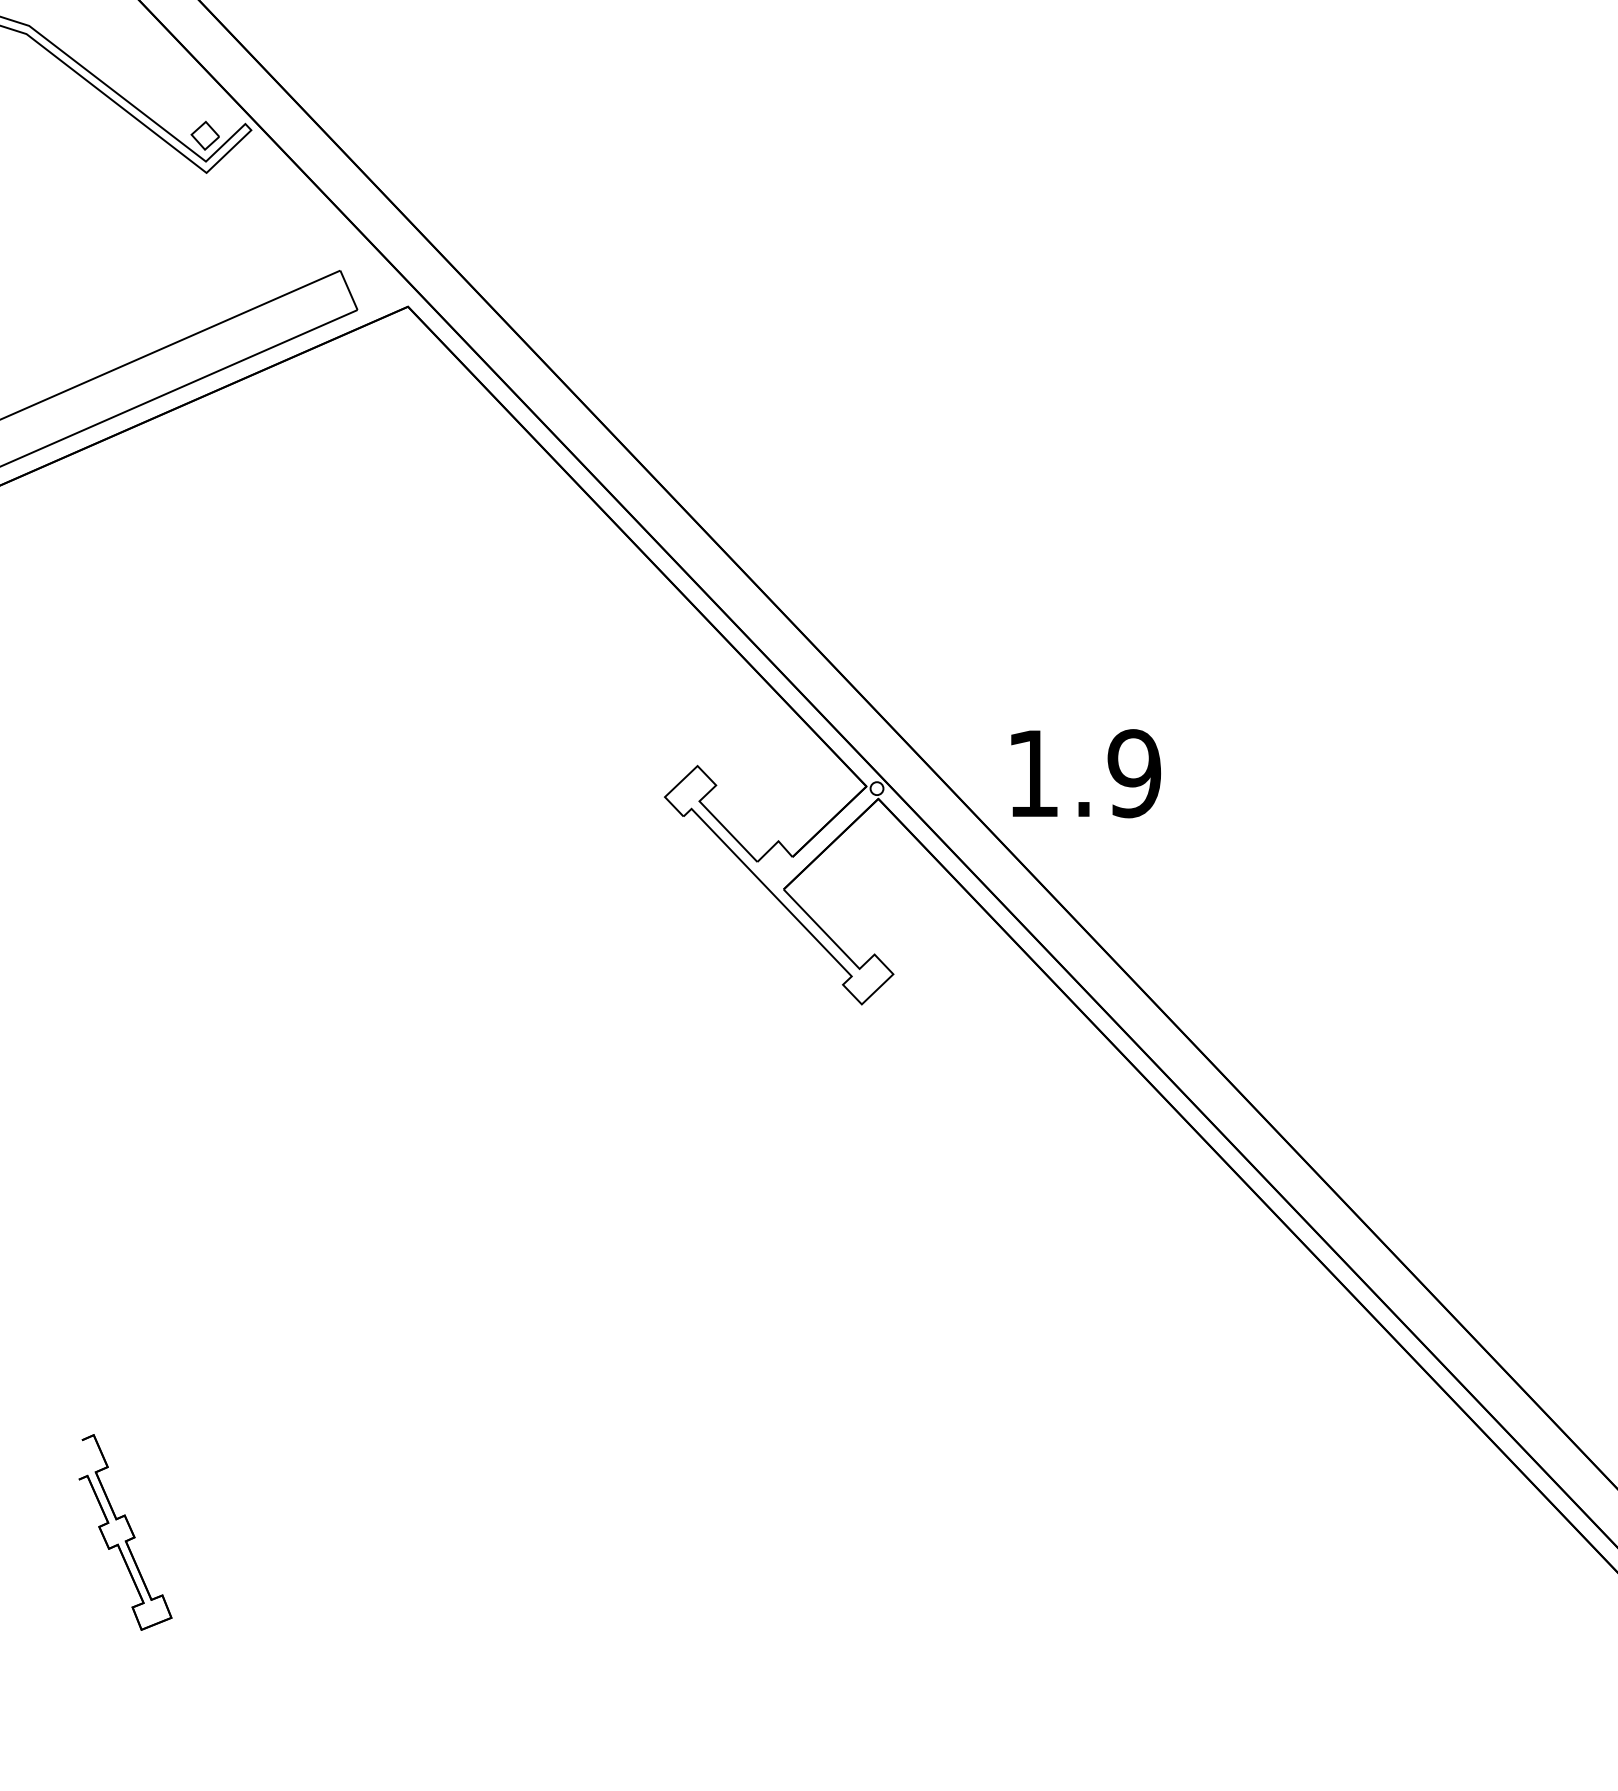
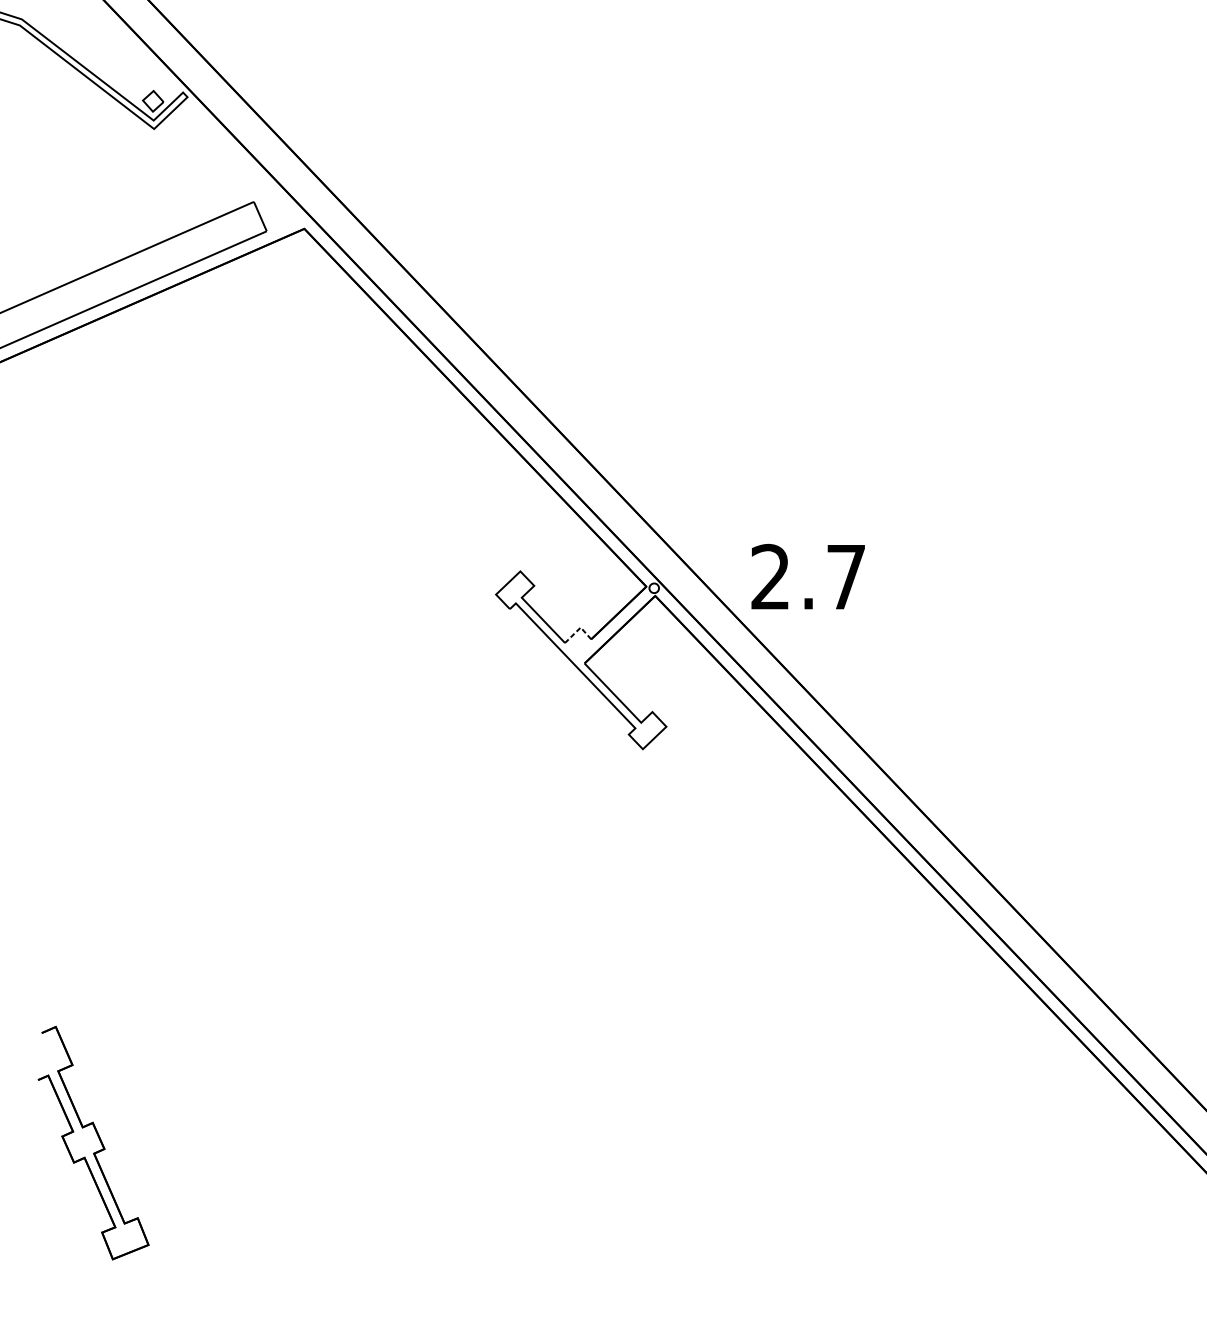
text: (1084, 773) -> (808, 577), 1.9 -> 2.7
line: (775, 844) -> (578, 629), solid -> dashed
part: (125, 1532) -> (93, 1143), size x1.6

